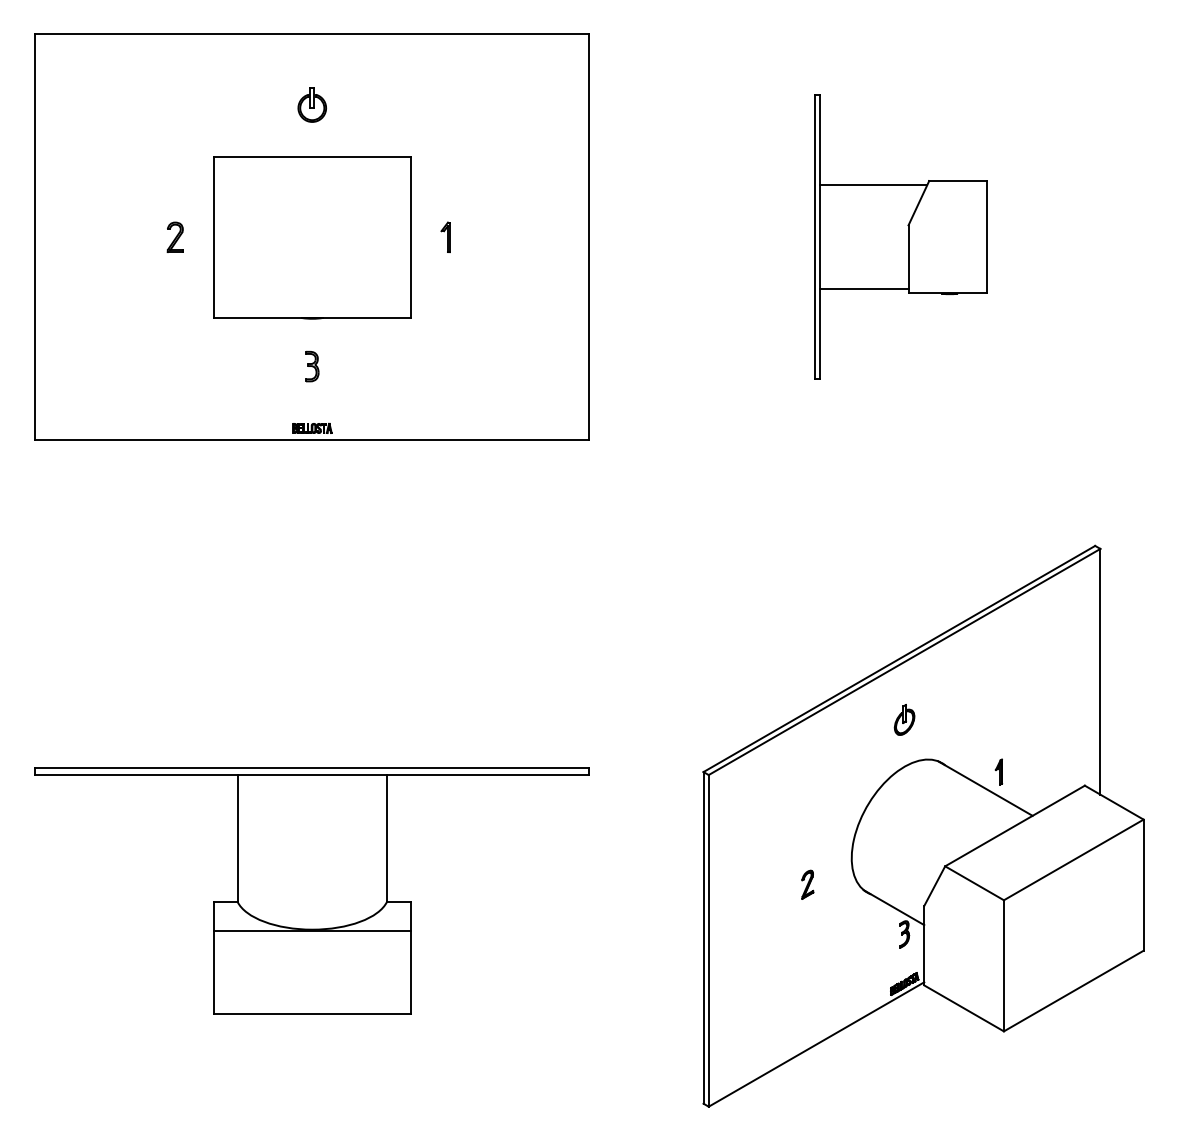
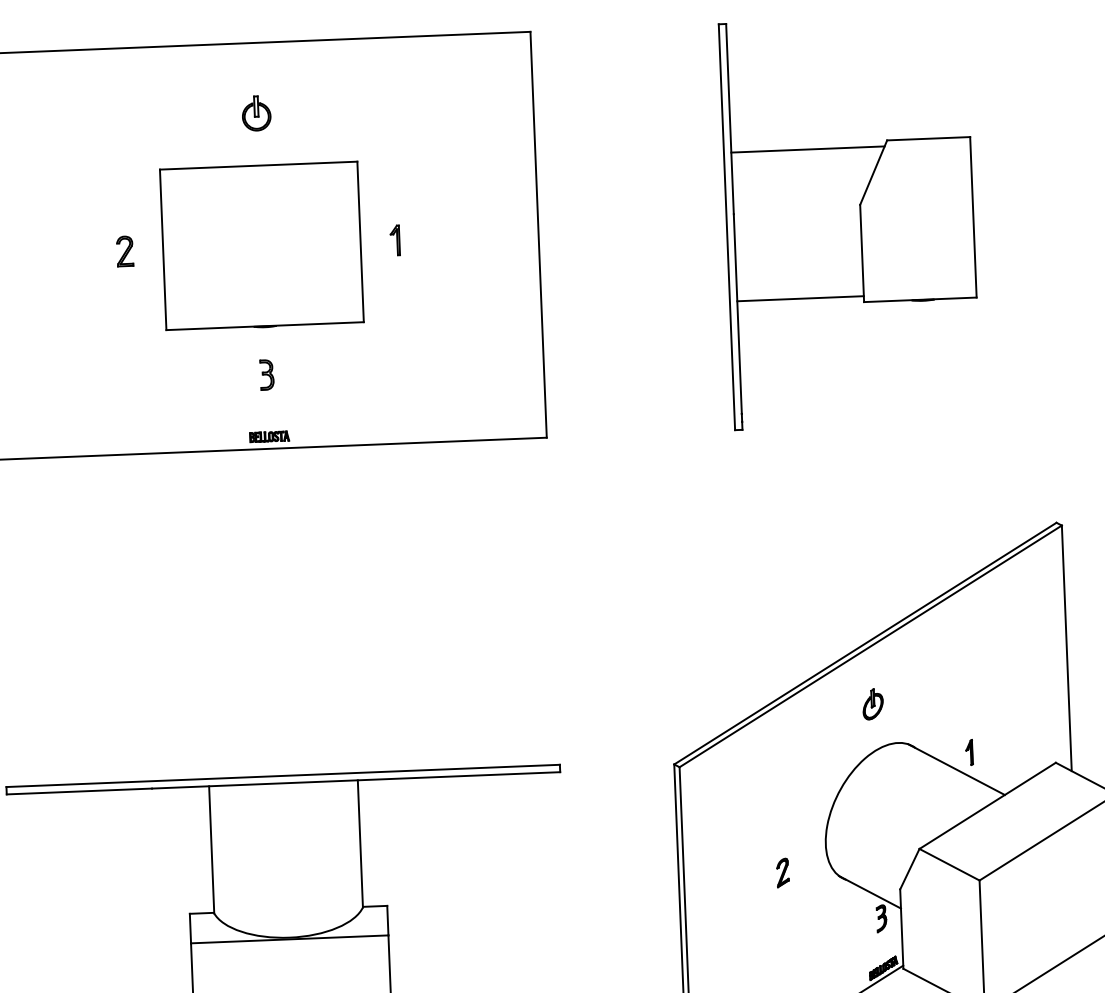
part: (900, 236) -> (849, 221), size x1.43

